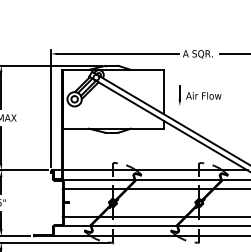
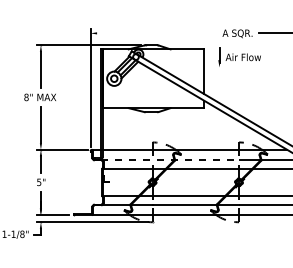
line: (117, 54) -> (157, 33), removed
part: (199, 95) -> (239, 56), moved
line: (130, 180) -> (170, 159), solid -> dashed

